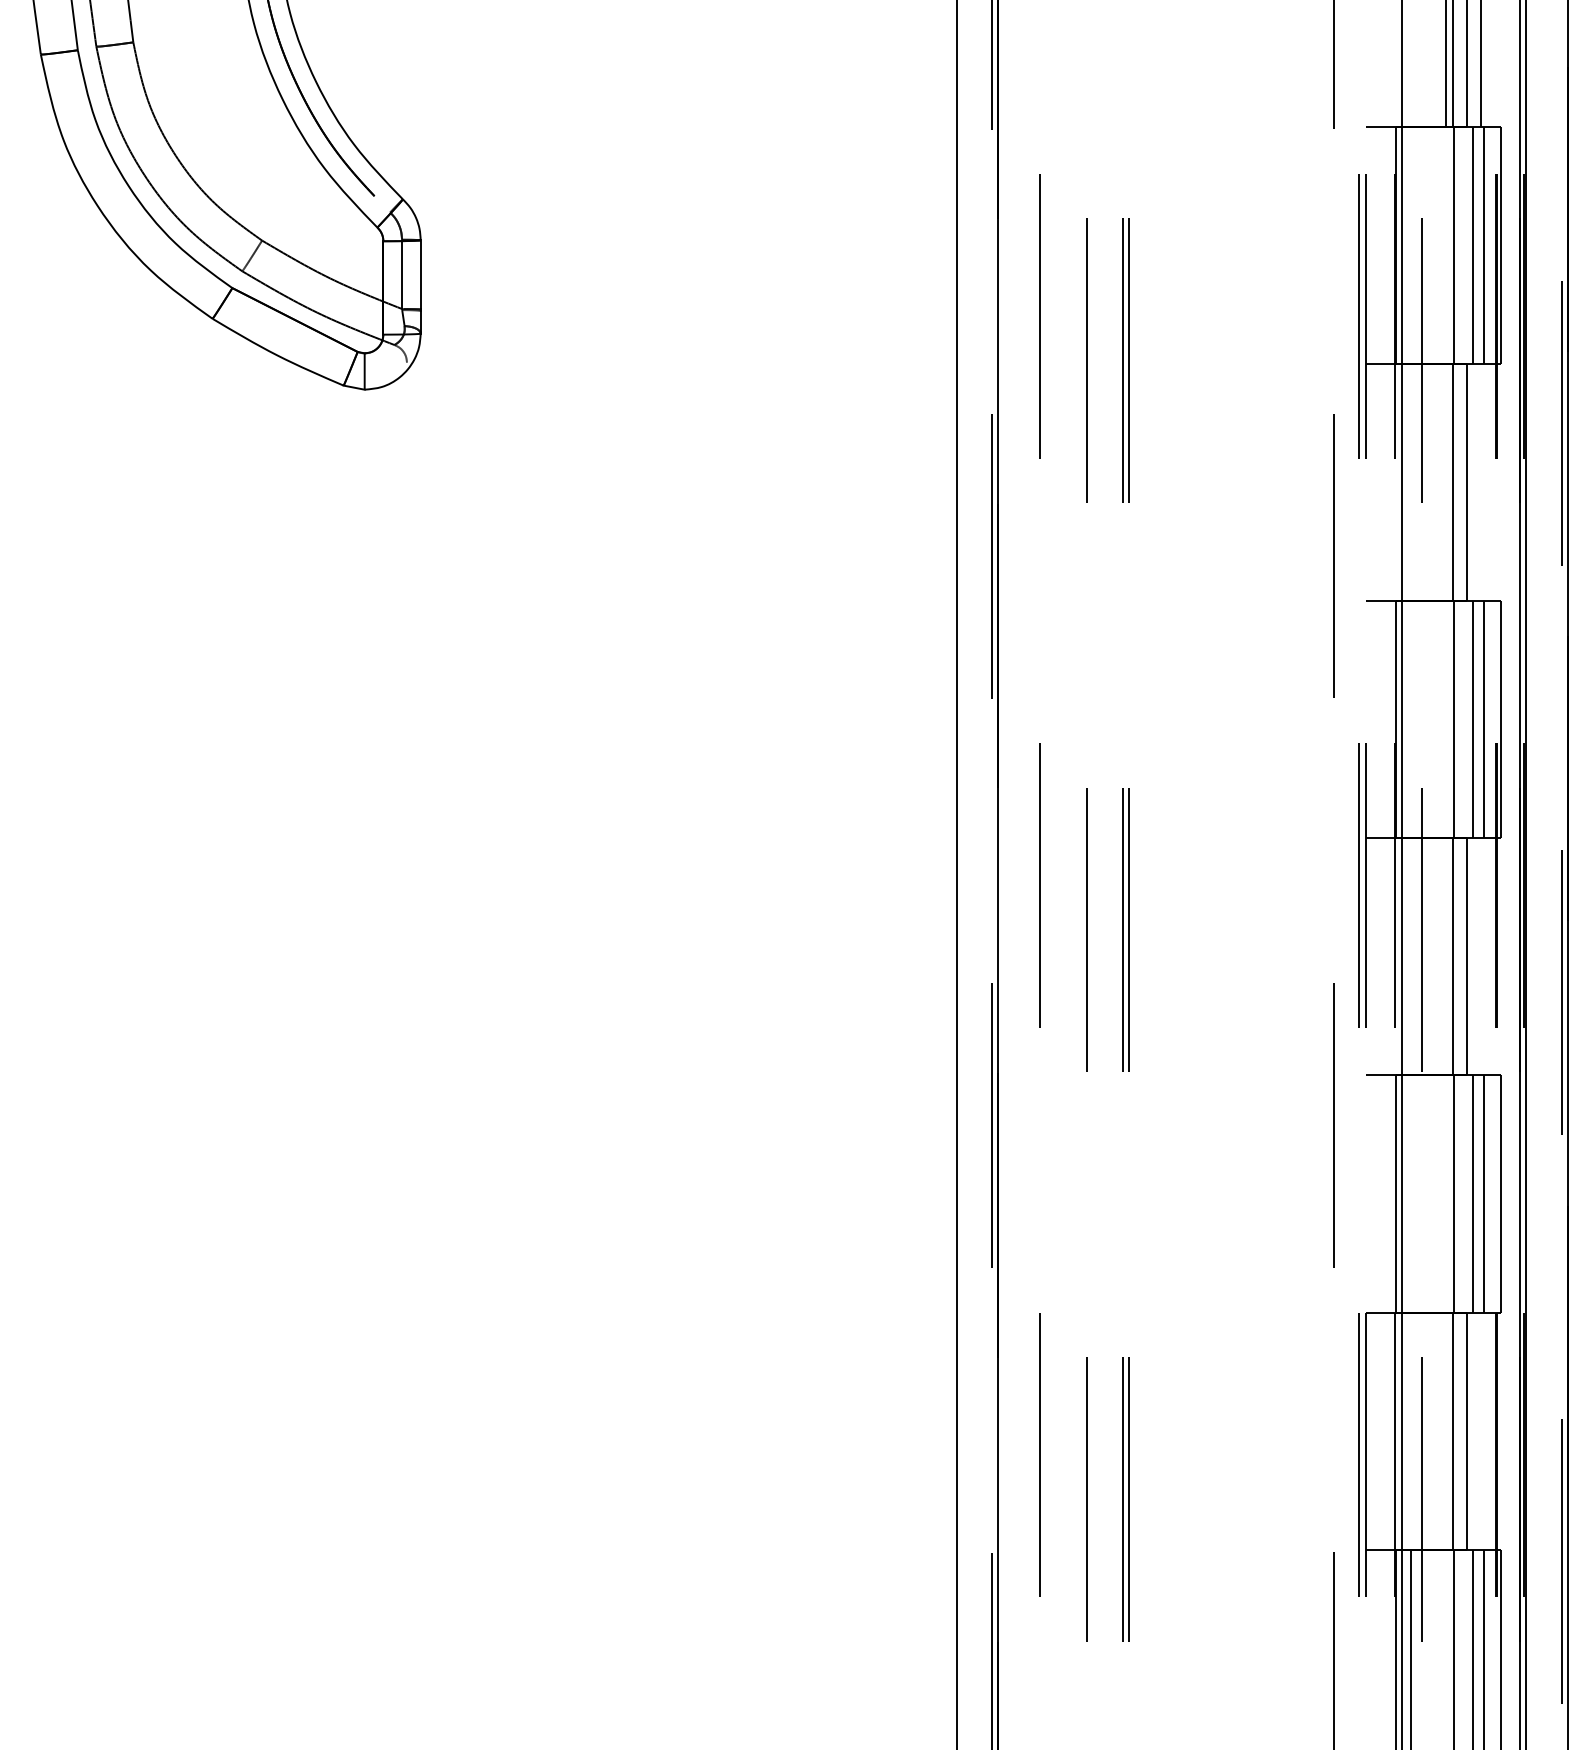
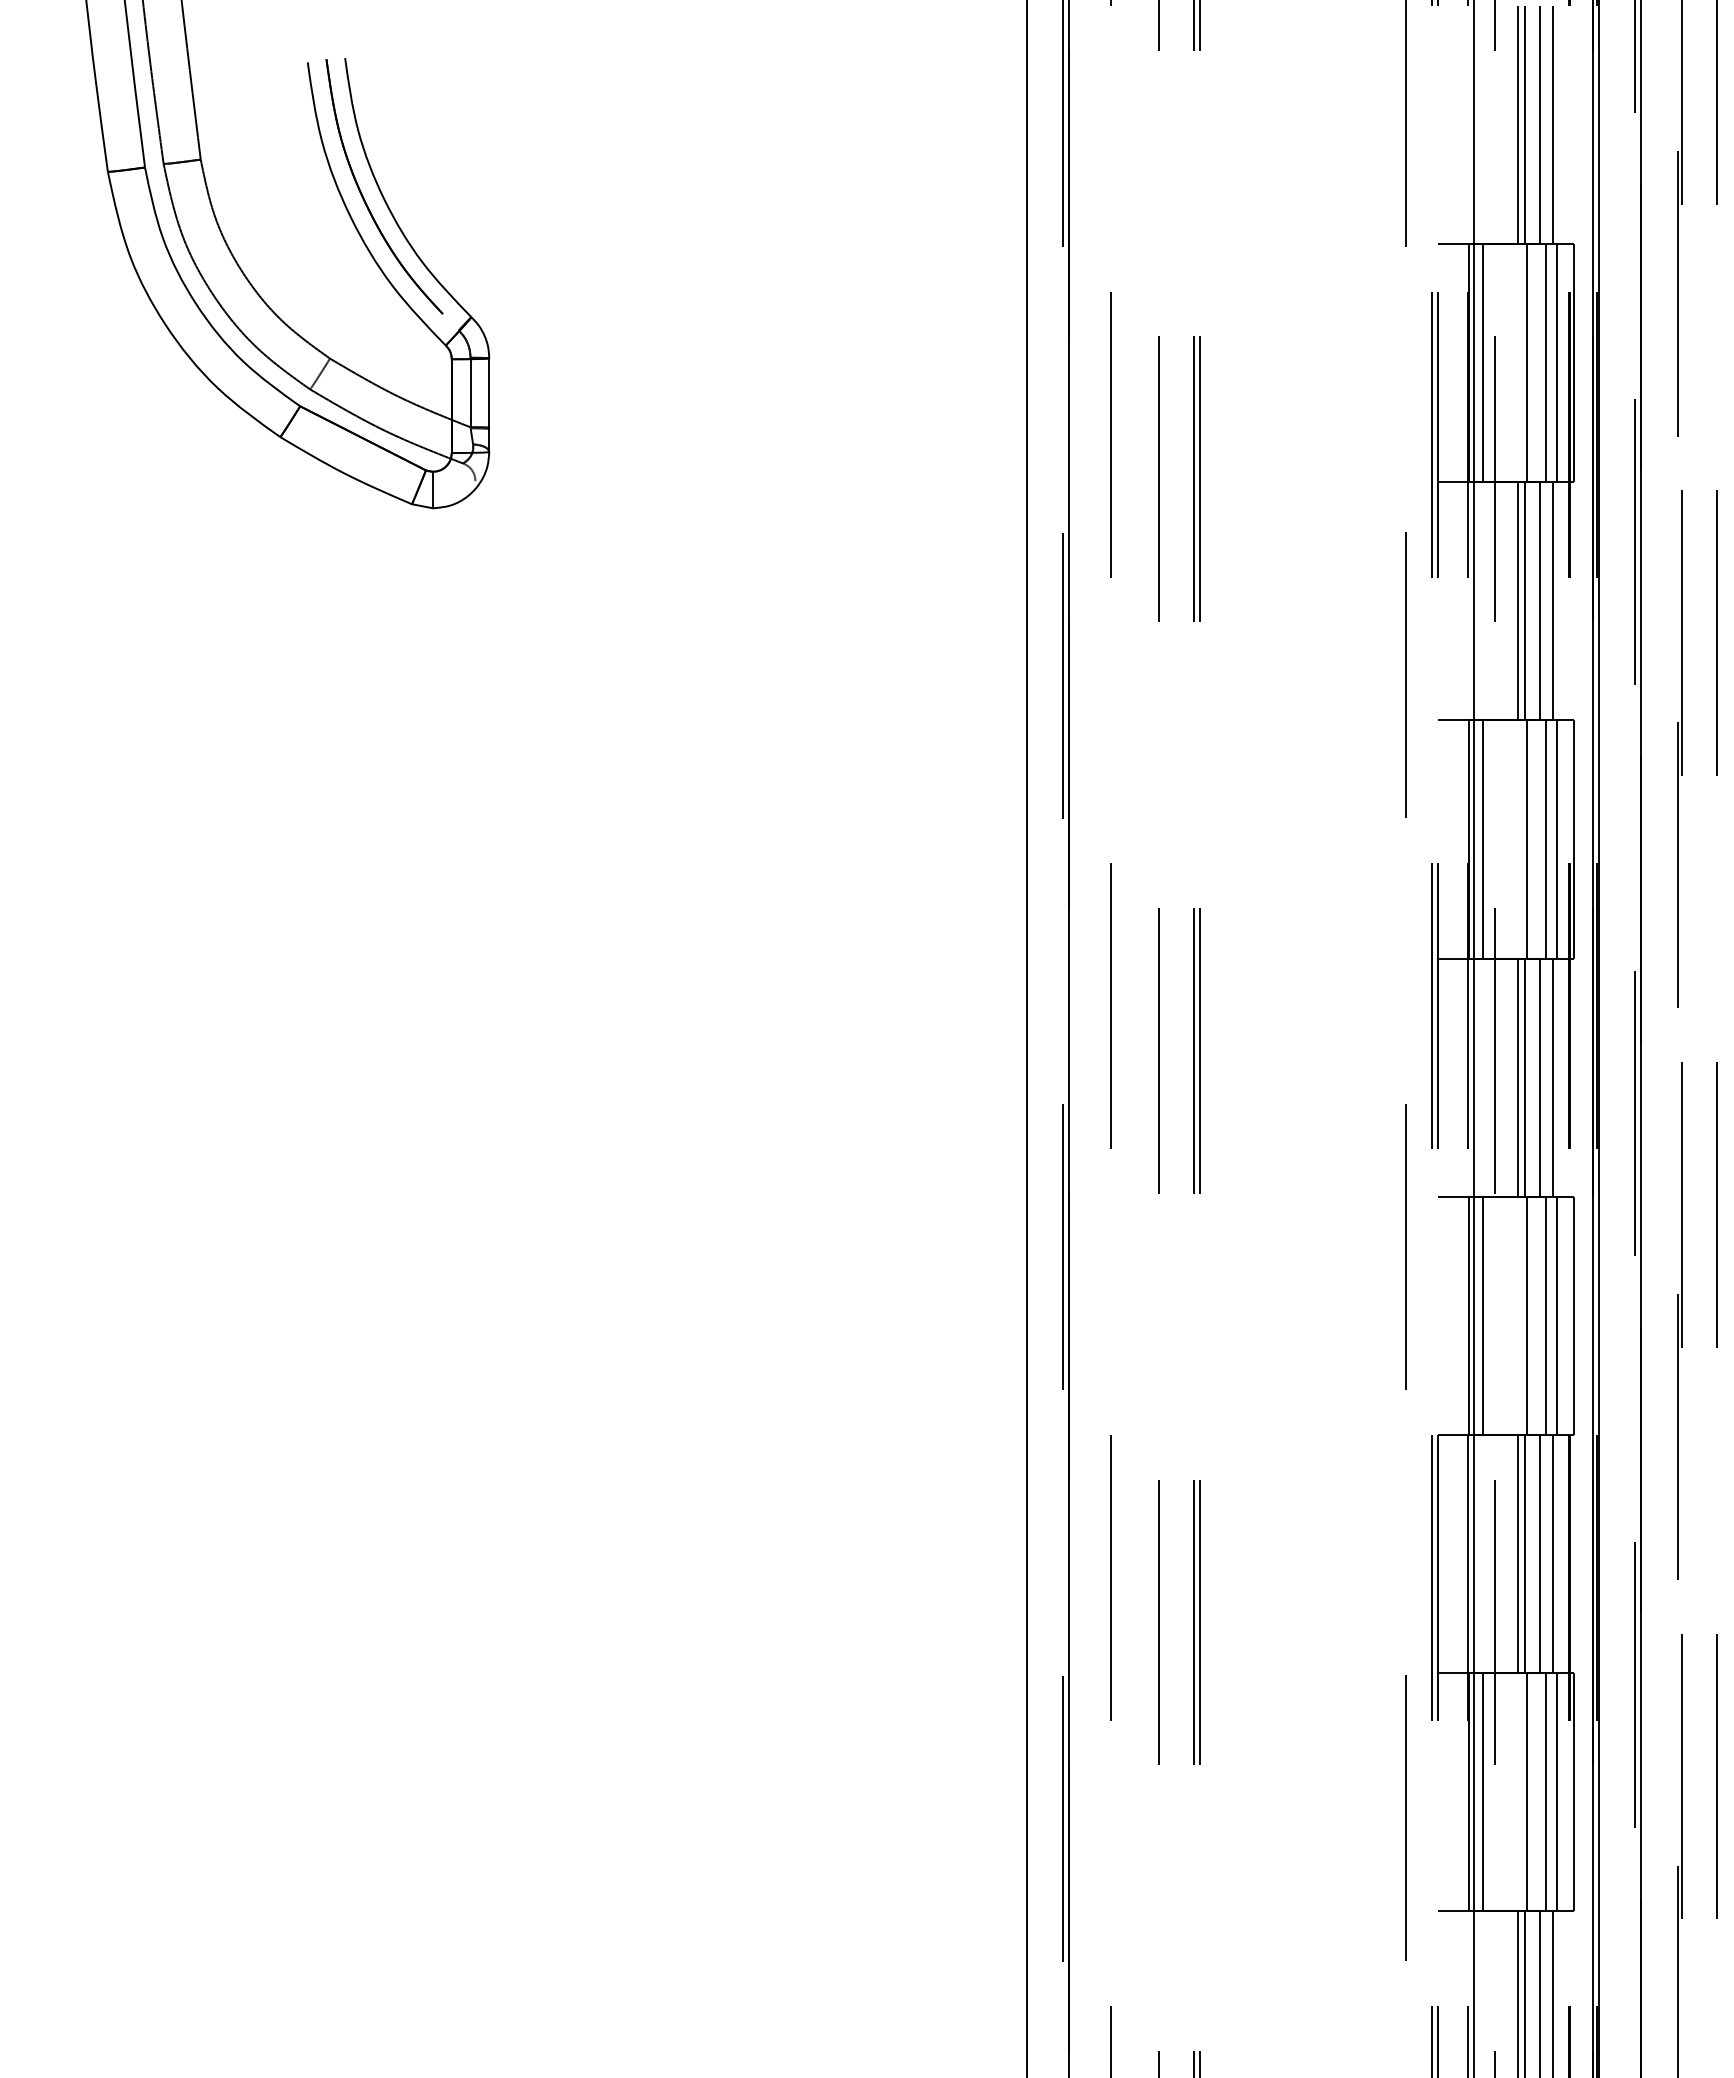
line: (1410, 245) -> (1483, 363), added
line: (1445, 482) -> (1518, 601), added
line: (1480, 482) -> (1553, 601), added
line: (1410, 719) -> (1483, 839), added
line: (1445, 956) -> (1518, 1077), added
line: (1480, 956) -> (1553, 1077), added
line: (1410, 1193) -> (1483, 1315), added
line: (1445, 1430) -> (1518, 1553), added
line: (1480, 1430) -> (1553, 1553), added

